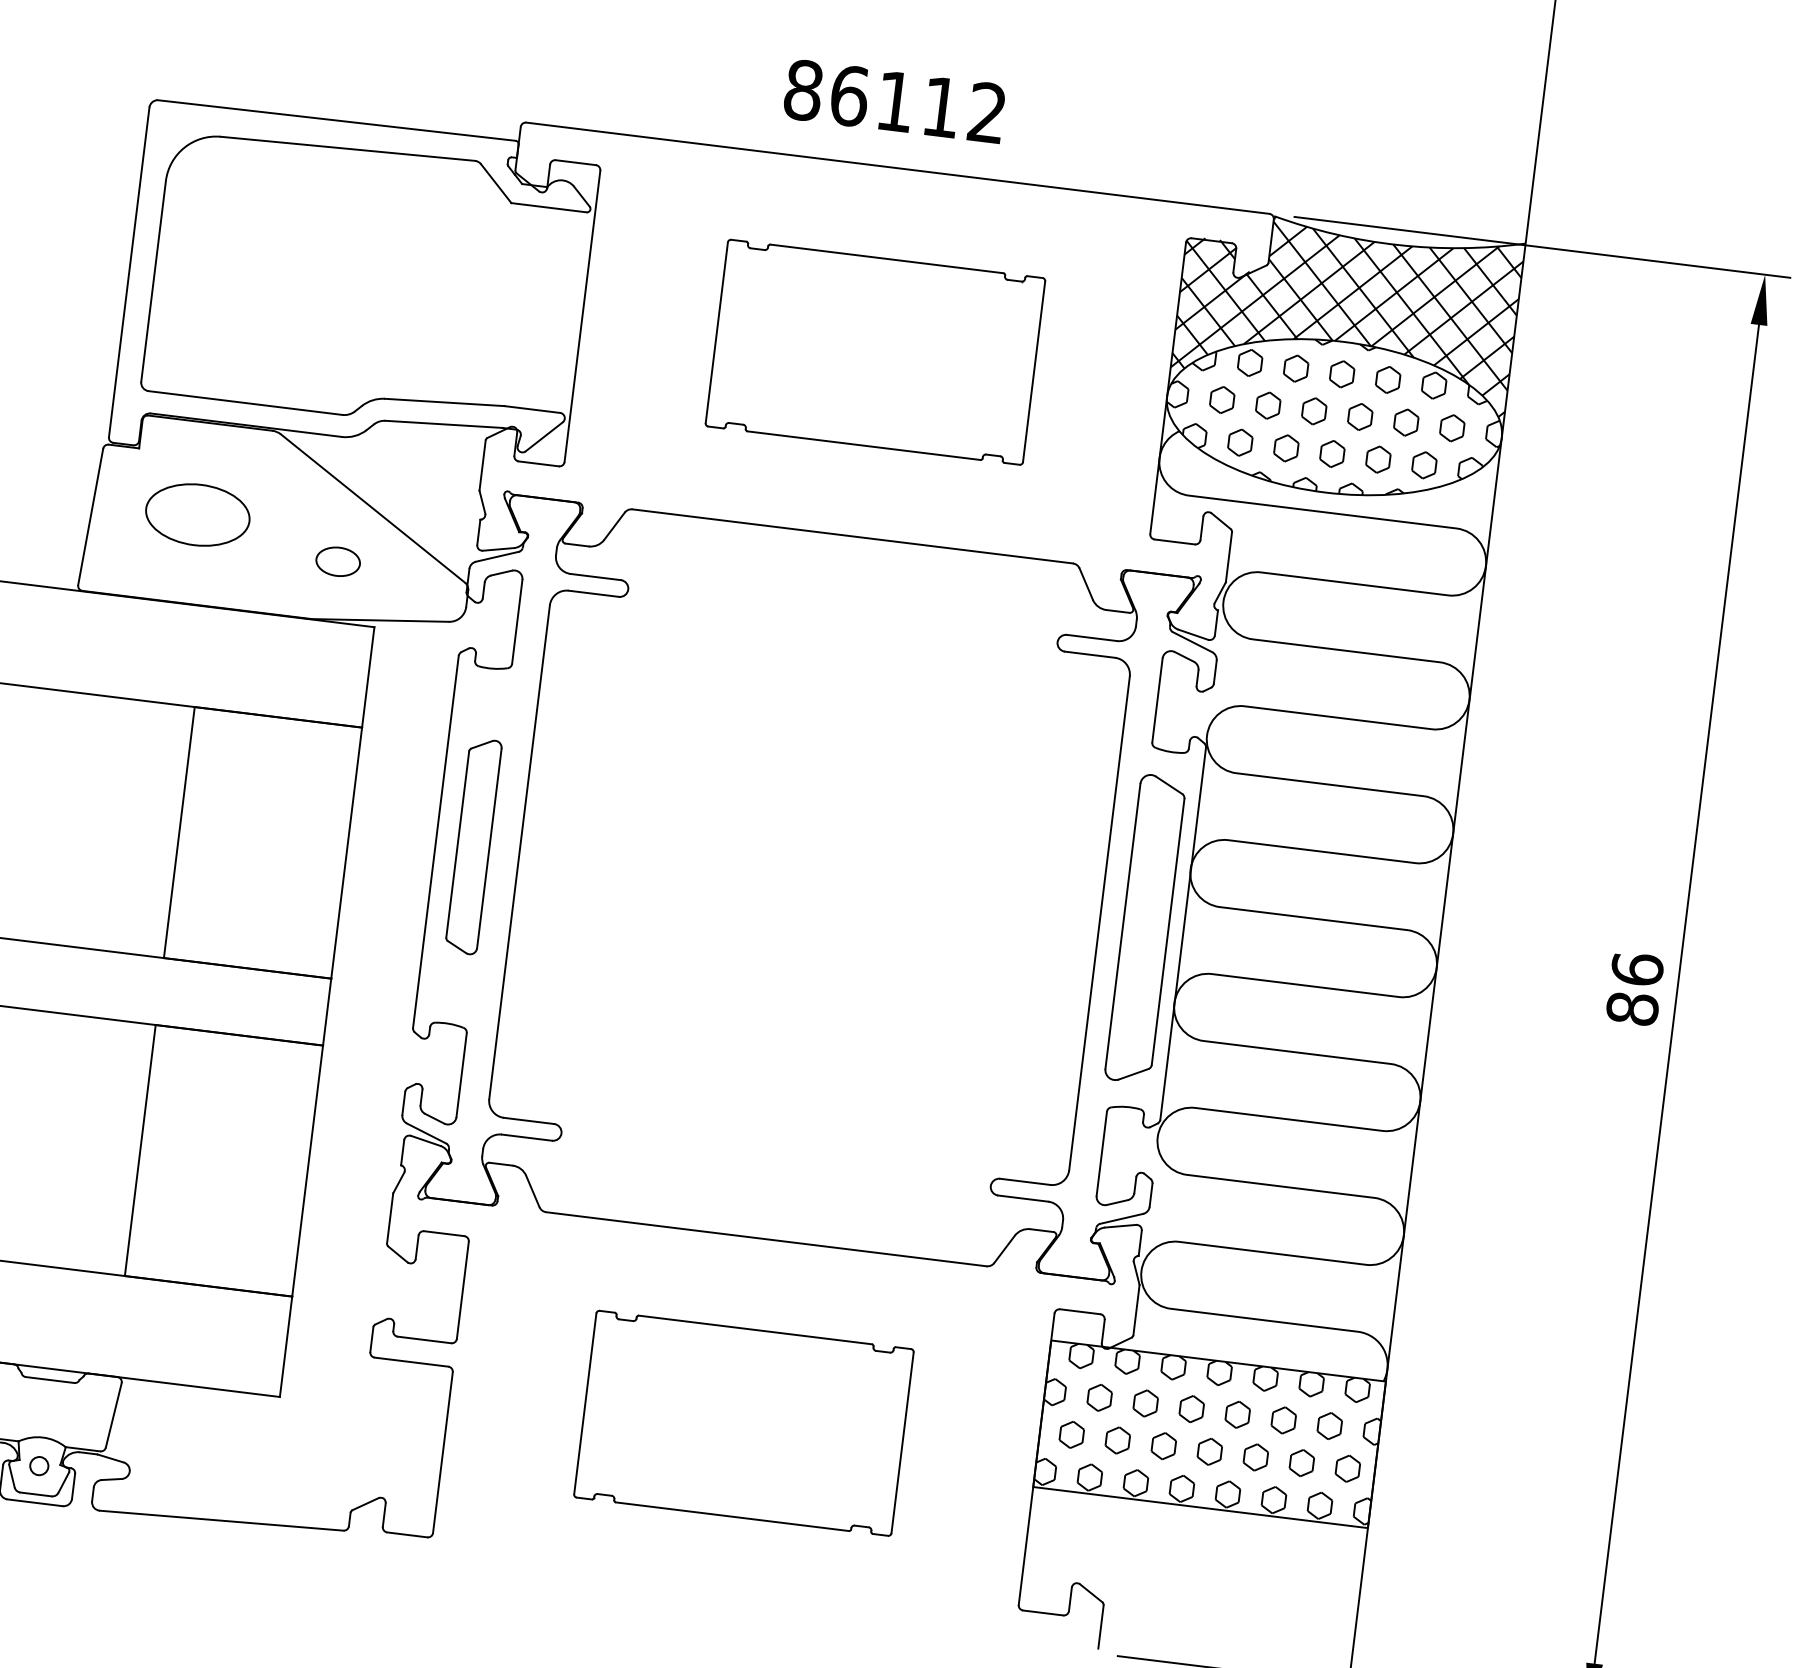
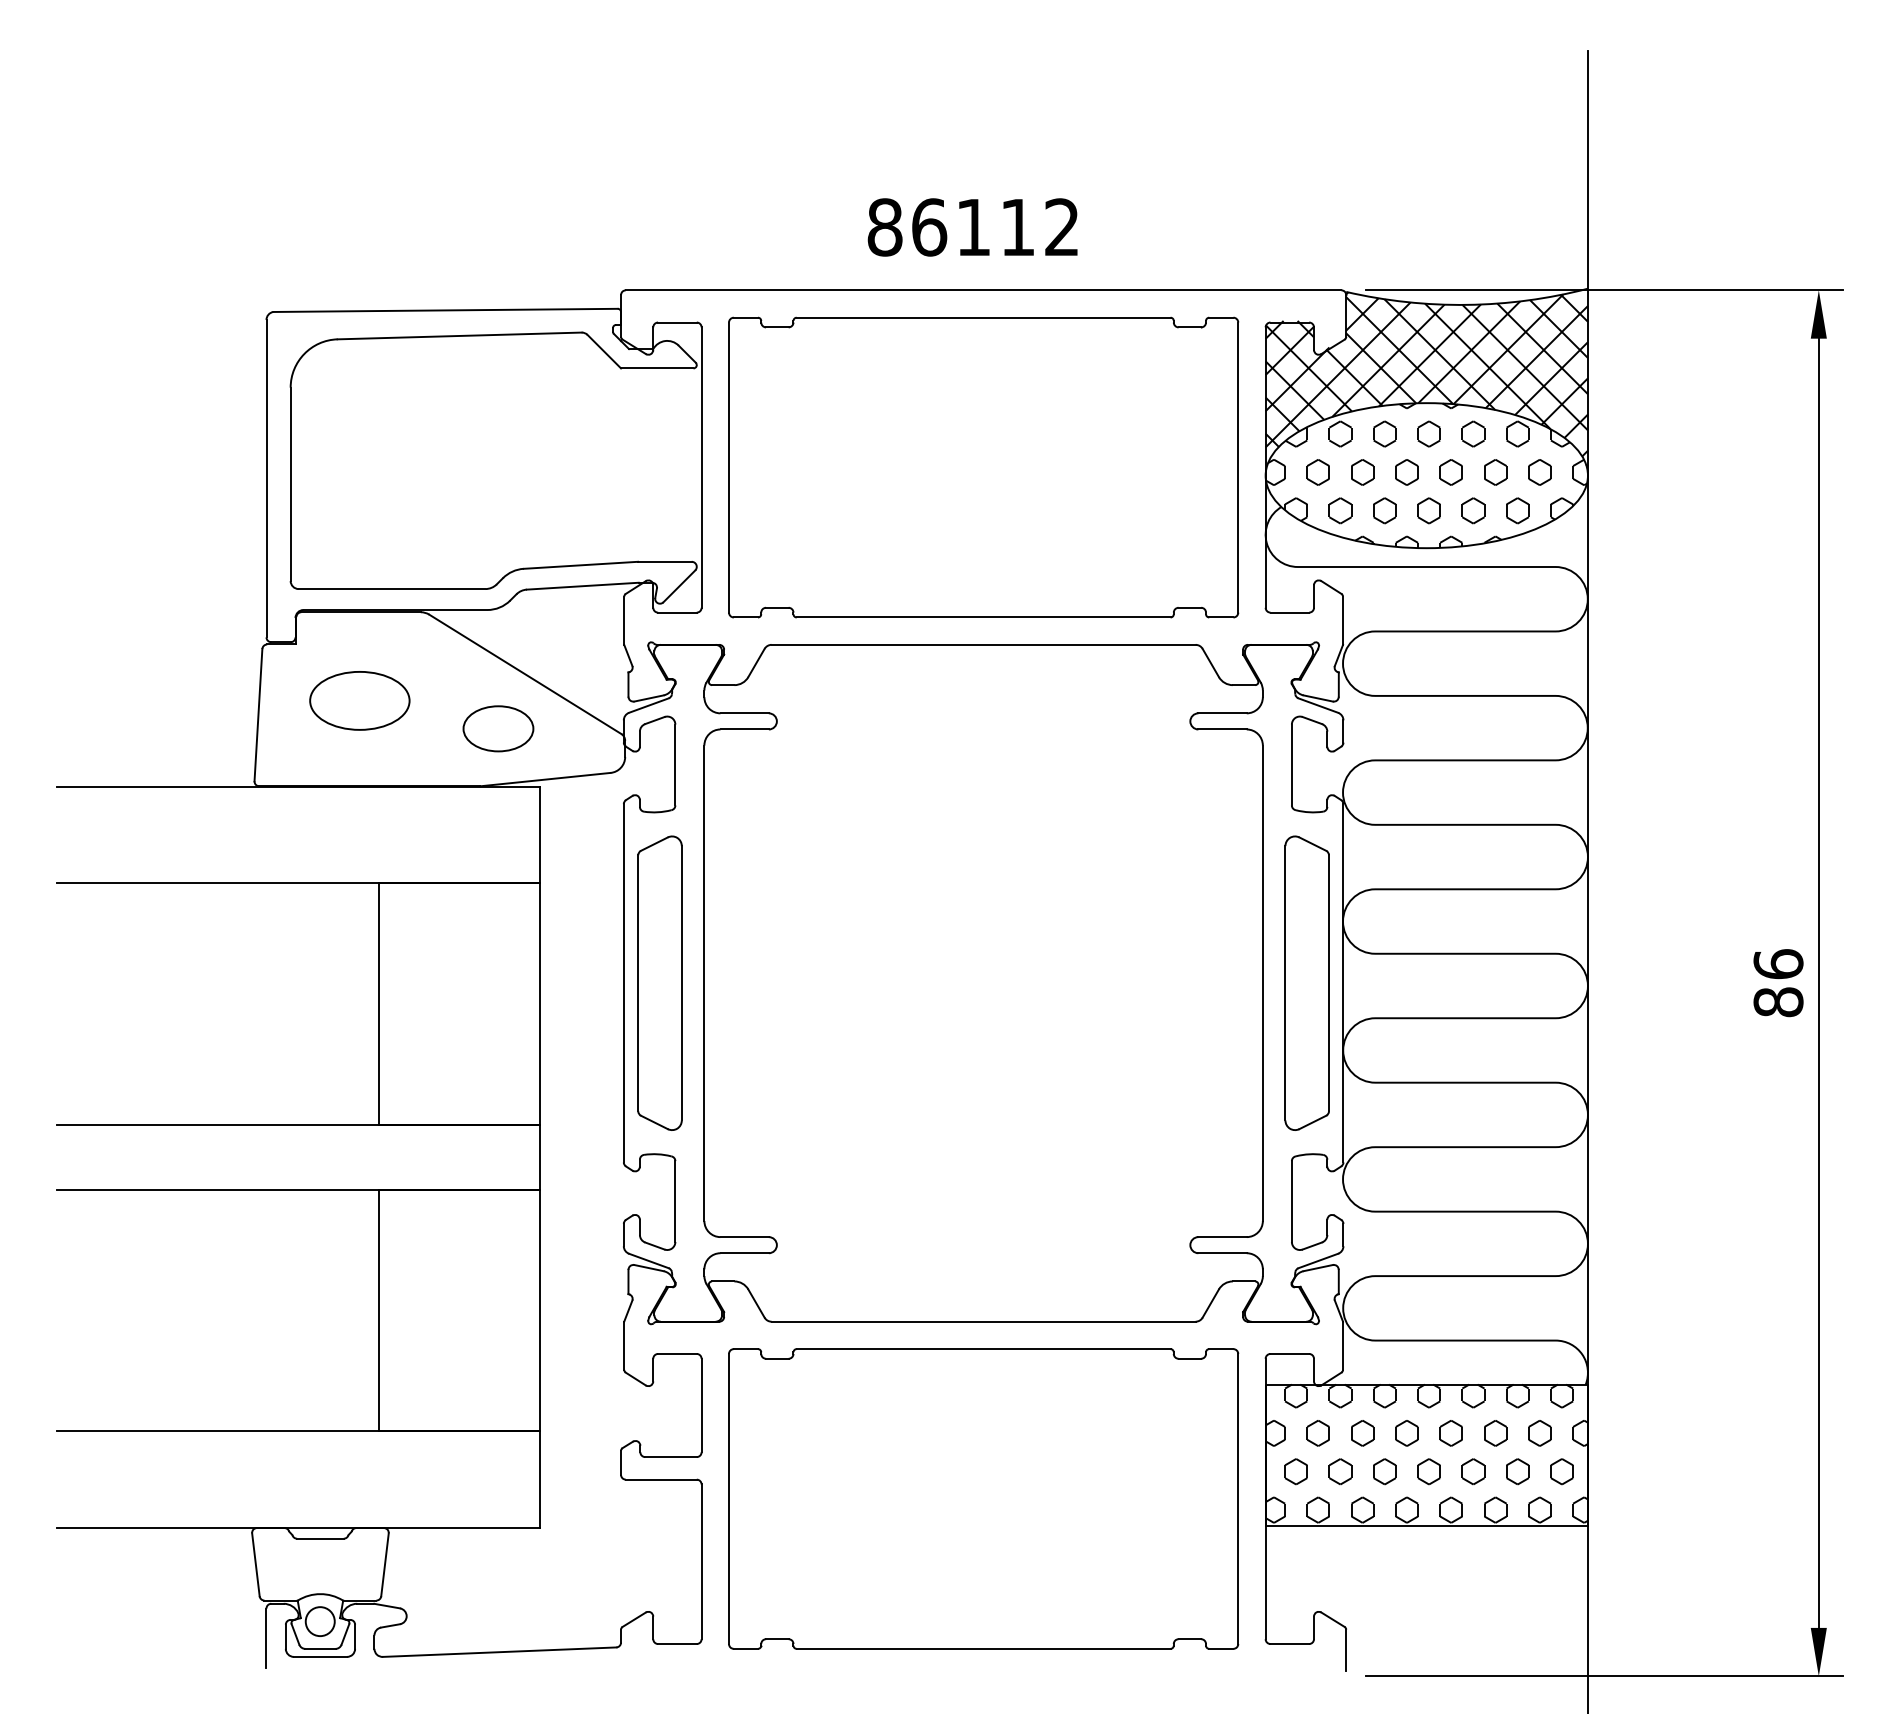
part: (875, 352) -> (983, 467), size x1.67
part: (338, 561) -> (498, 728), size x1.67
part: (473, 845) -> (659, 982), size x1.43
part: (743, 1422) -> (983, 1498), size x1.67
circle: (38, 1465) -> (319, 1621), size x1.67

